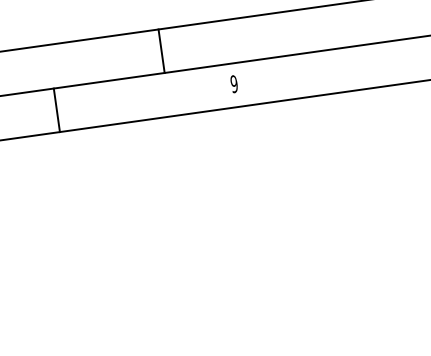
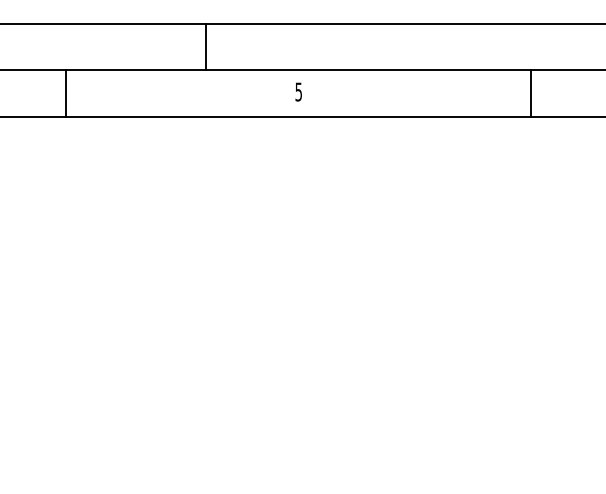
line: (161, 50) -> (205, 46), moved
text: (233, 83) -> (298, 91), 9 -> 5
line: (57, 110) -> (66, 93), moved

